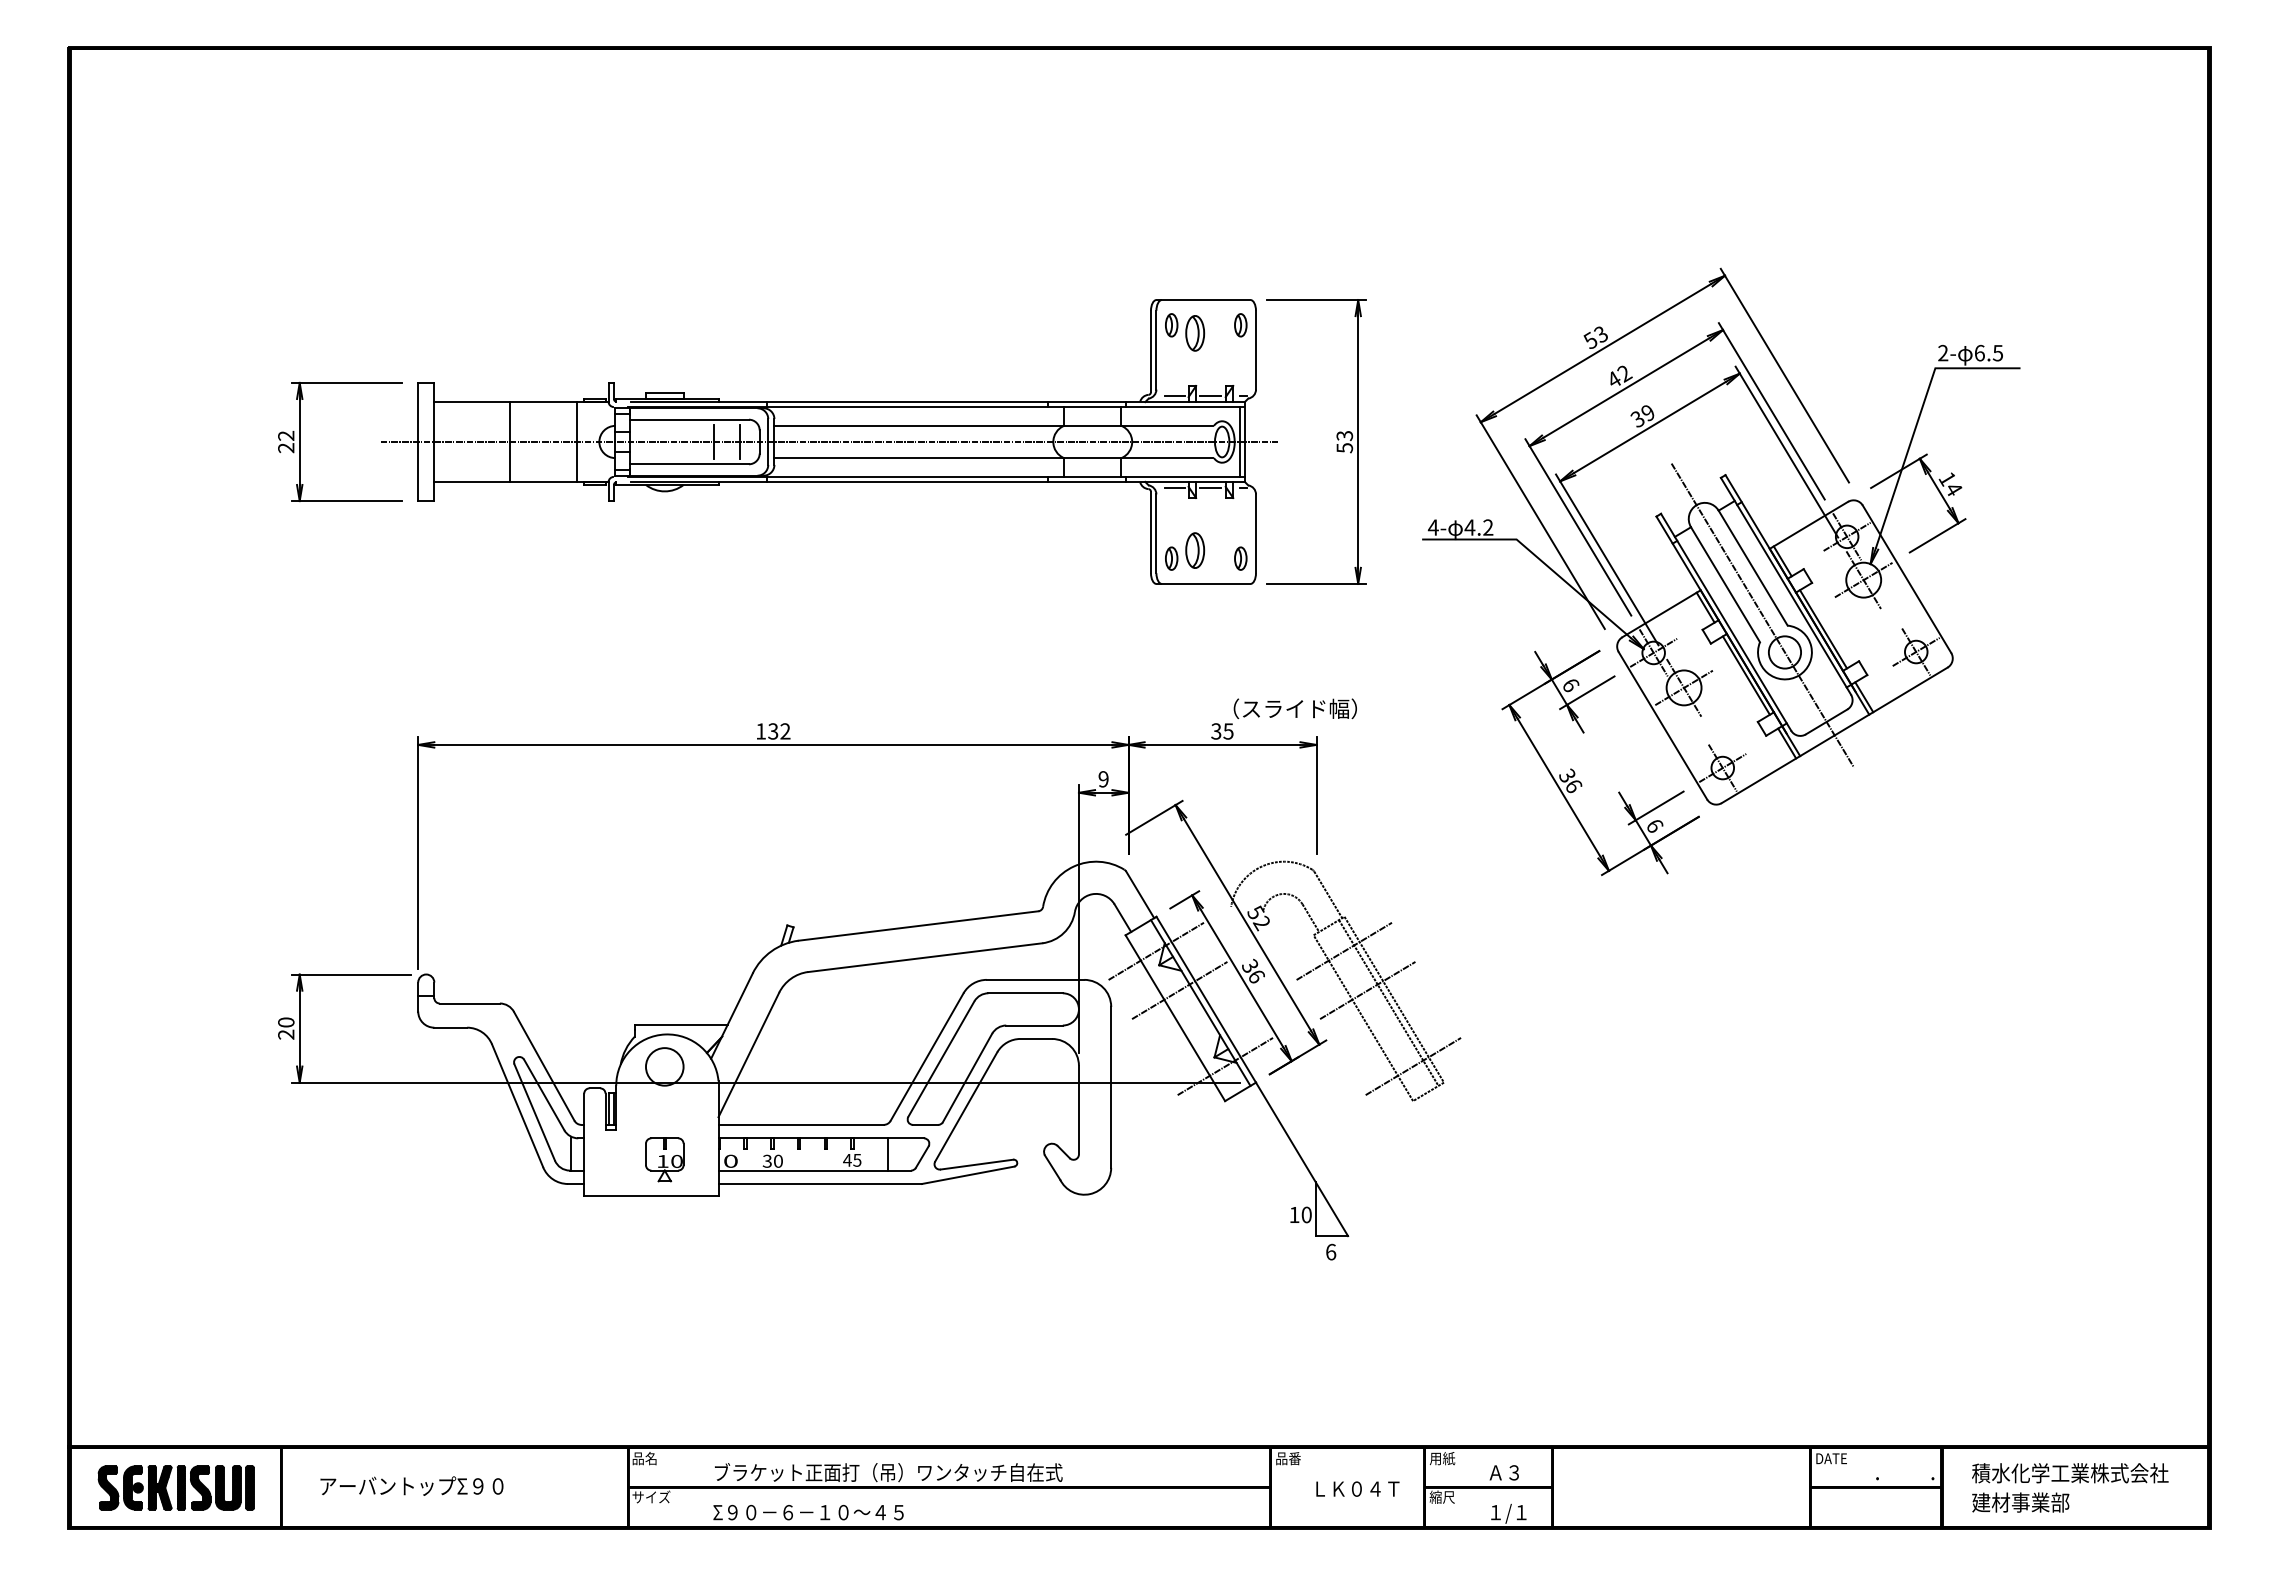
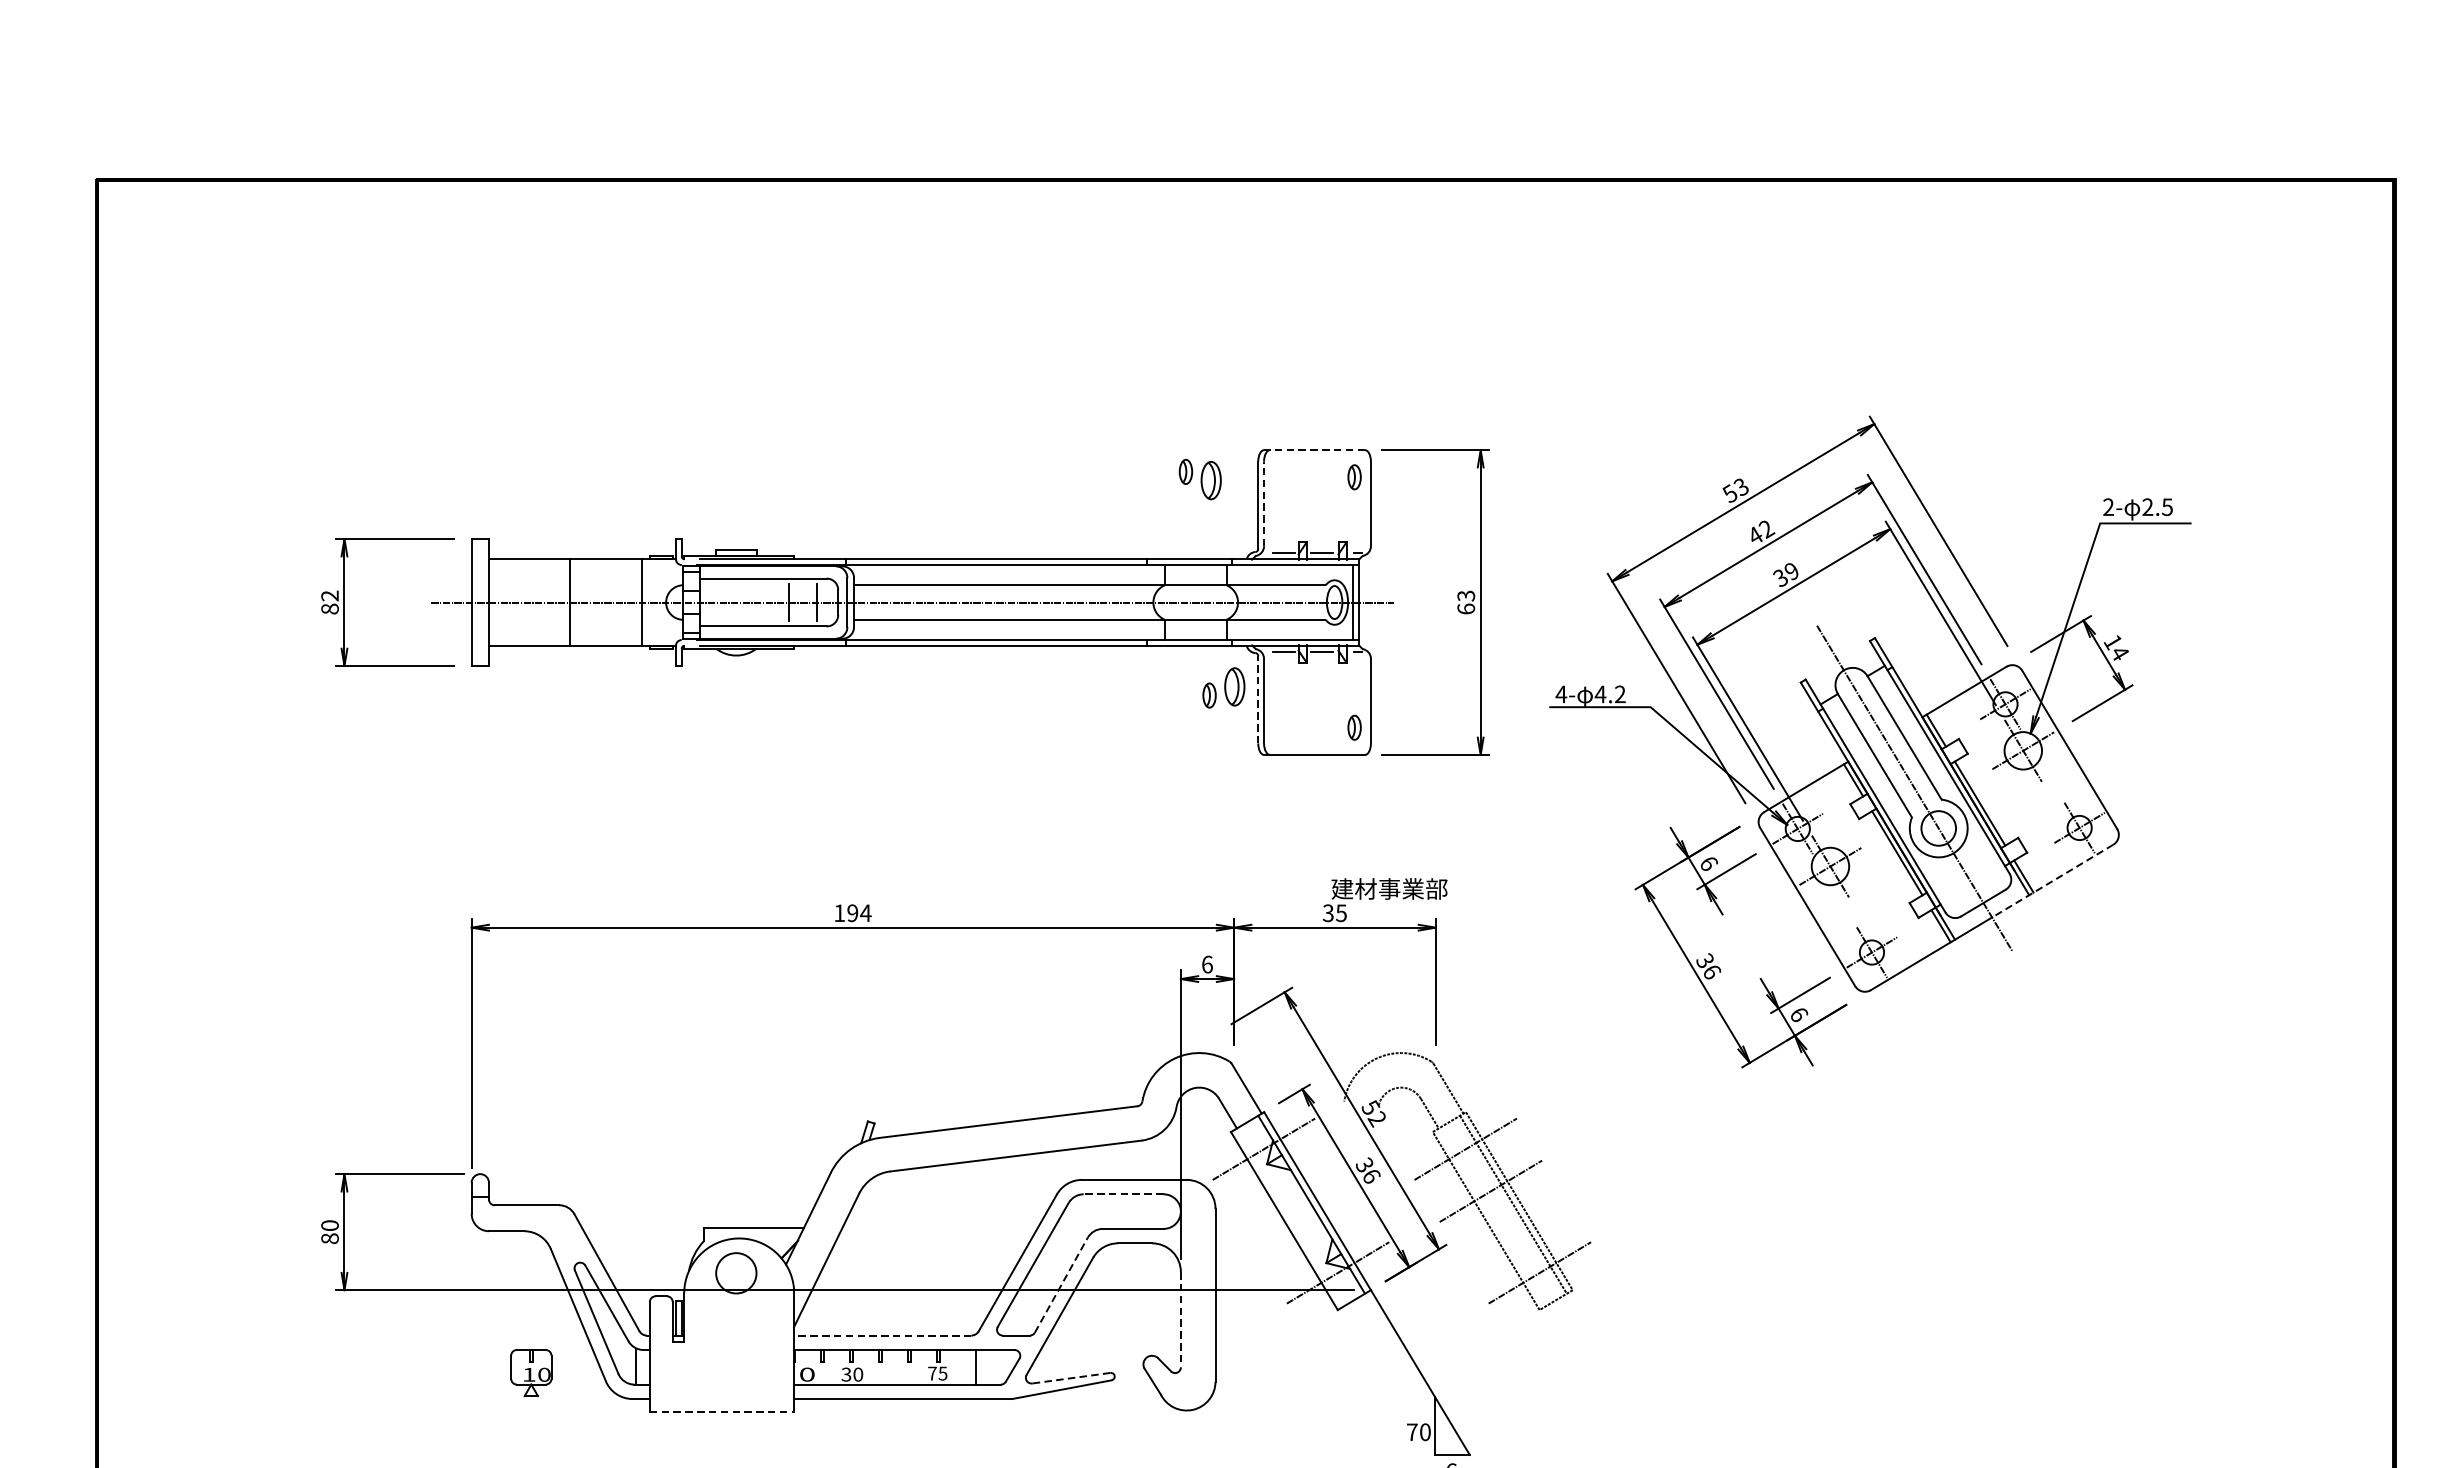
line: (1203, 300) -> (1314, 450), solid -> dashed
part: (1185, 332) -> (1200, 479), moved
line: (1156, 349) -> (1264, 503), solid -> dashed
text: (1979, 352) -> (2147, 506), 6.5 -> 2.5
text: (286, 448) -> (330, 609), 22 -> 82
text: (1344, 448) -> (1465, 609), 53 -> 63
line: (1150, 532) -> (1257, 699), solid -> dashed
part: (1185, 551) -> (1224, 687), moved
line: (1891, 701) -> (2053, 881), solid -> dashed
text: (1287, 708) -> (1404, 888), （スライド幅） -> 建材事業部
text: (779, 731) -> (859, 913), 132 -> 194
text: (1103, 779) -> (1207, 964), 9 -> 6
line: (1179, 990) -> (1288, 1191), removed
line: (1025, 993) -> (1123, 1194), solid -> dashed
text: (286, 1034) -> (330, 1238), 20 -> 80
line: (967, 1078) -> (1061, 1285), solid -> dashed
line: (1078, 1110) -> (1180, 1320), solid -> dashed
line: (801, 1124) -> (883, 1335), solid -> dashed
part: (664, 1159) -> (531, 1372), moved
text: (847, 1160) -> (932, 1373), 45 -> 75
line: (977, 1164) -> (1072, 1378), solid -> dashed
line: (651, 1195) -> (722, 1411), solid -> dashed
text: (1294, 1214) -> (1412, 1431), 10 -> 70

